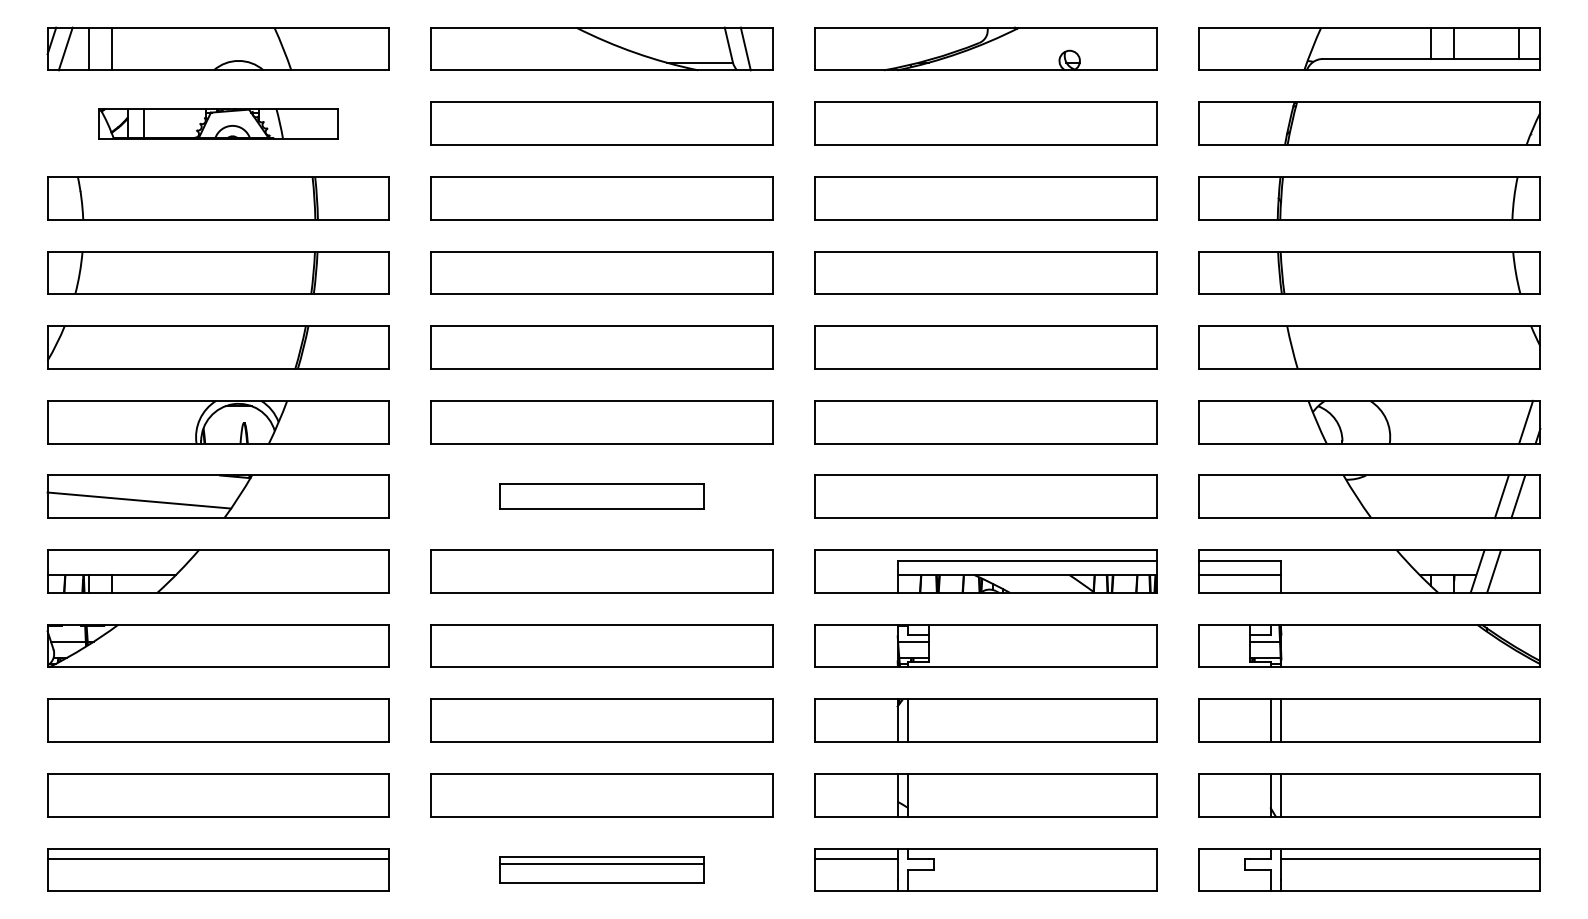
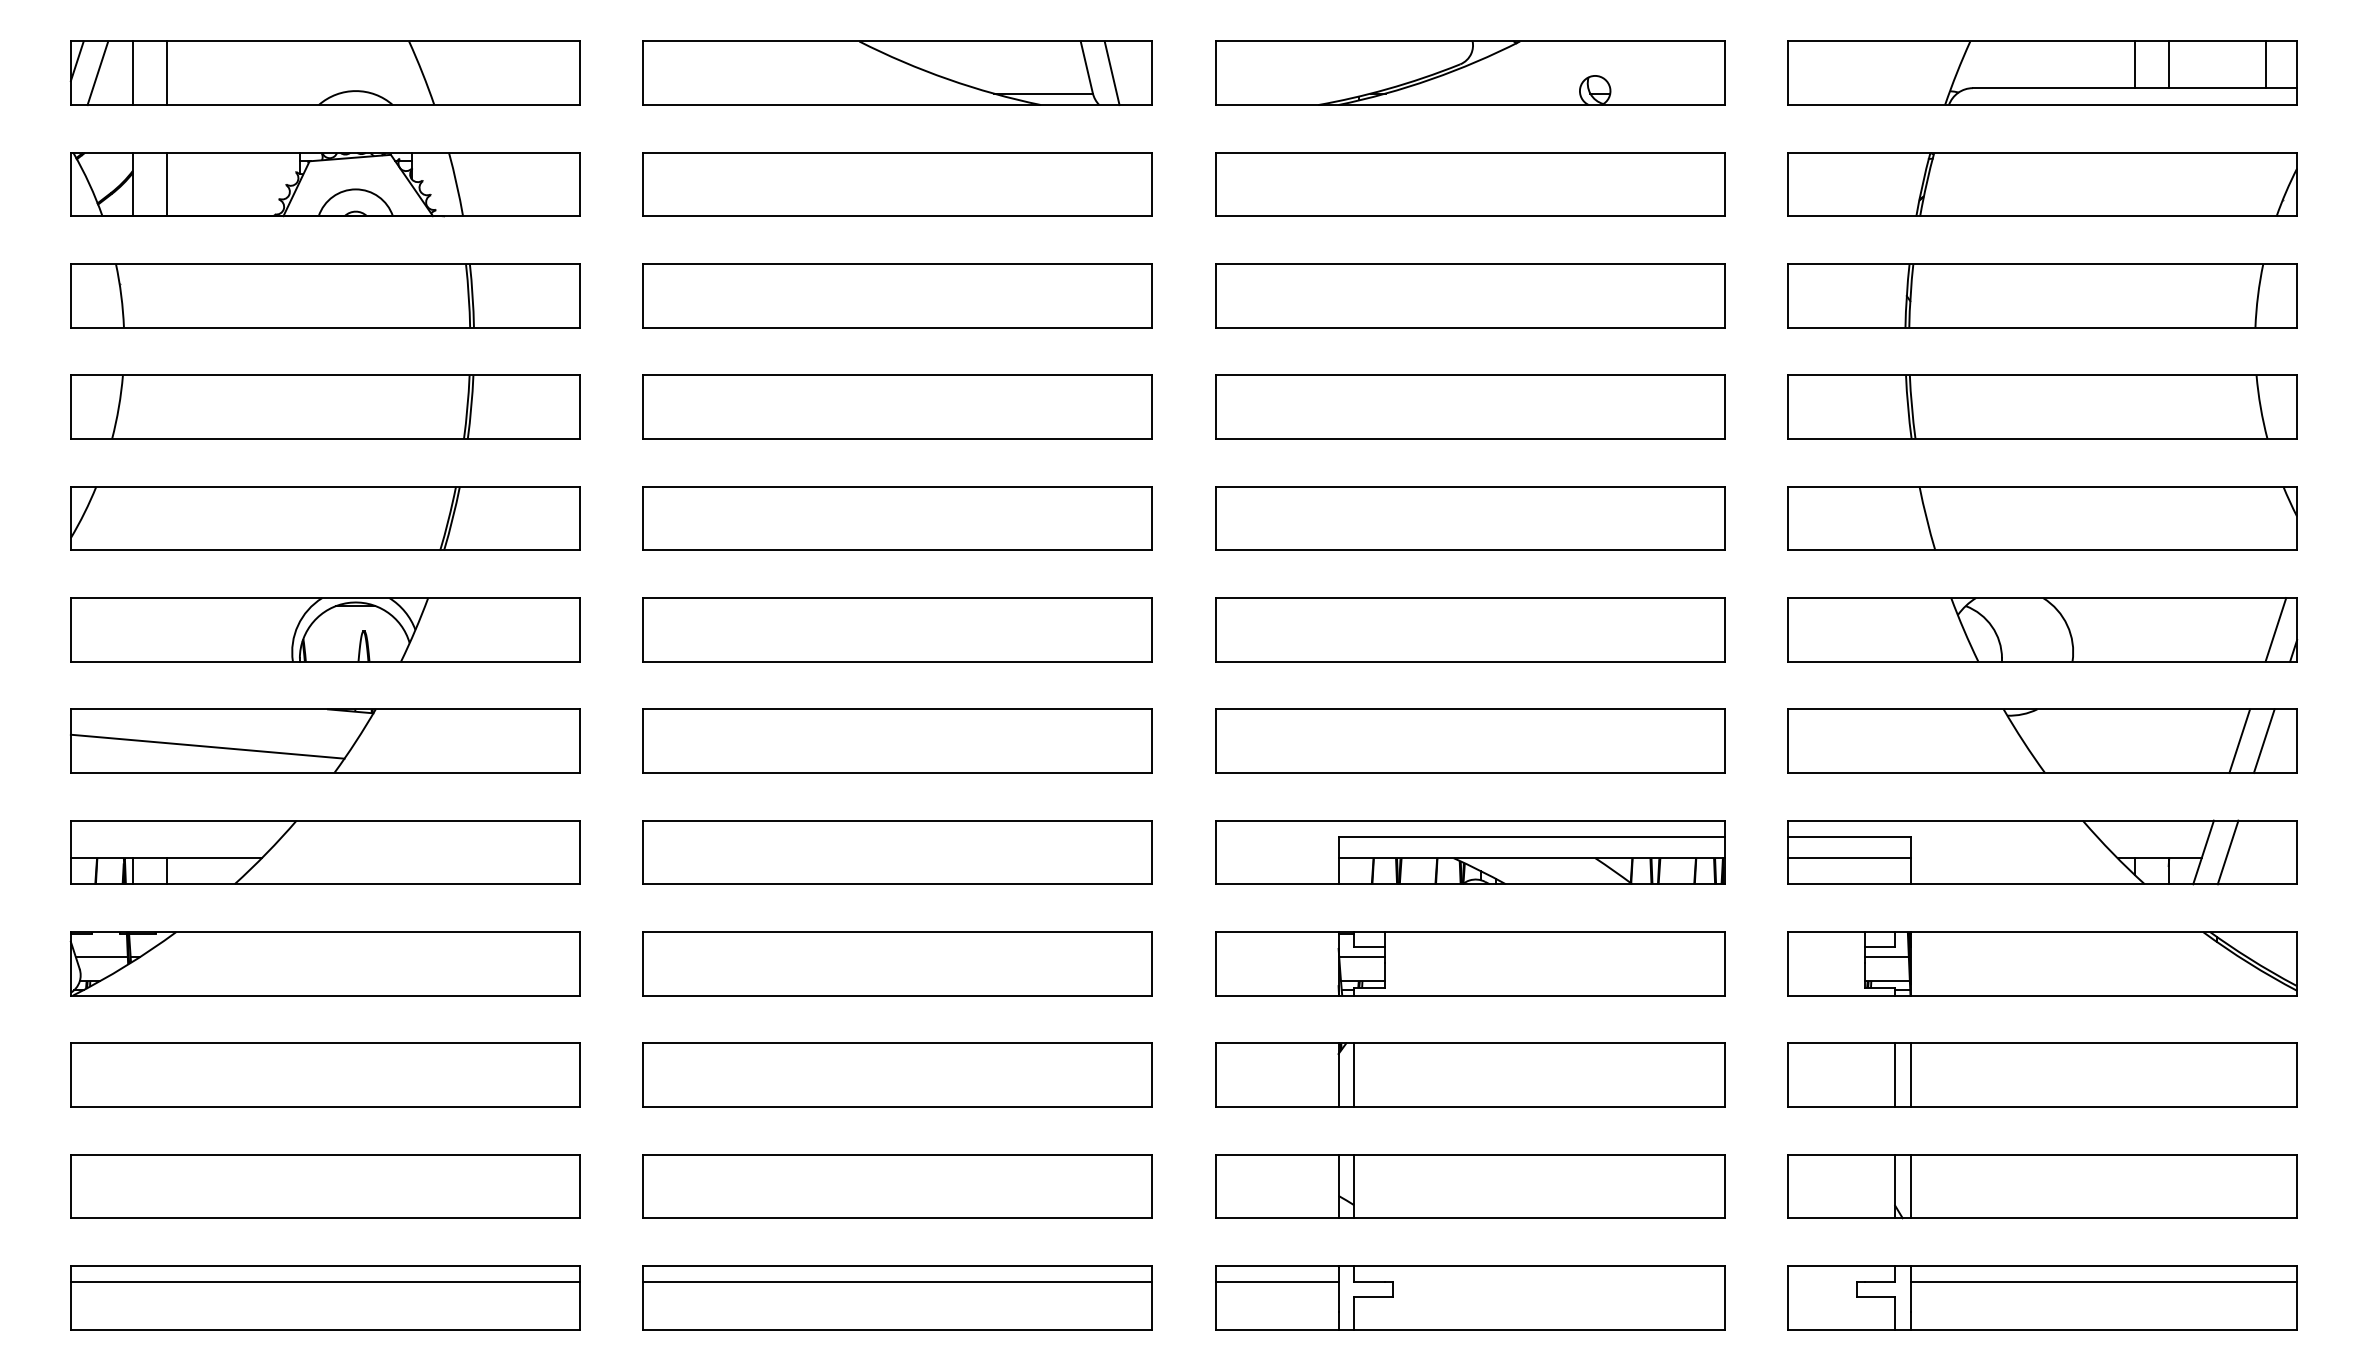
part: (218, 123) -> (325, 184), size x1.43
part: (601, 496) -> (896, 740), size x1.67
part: (601, 869) -> (896, 1296), size x1.67

